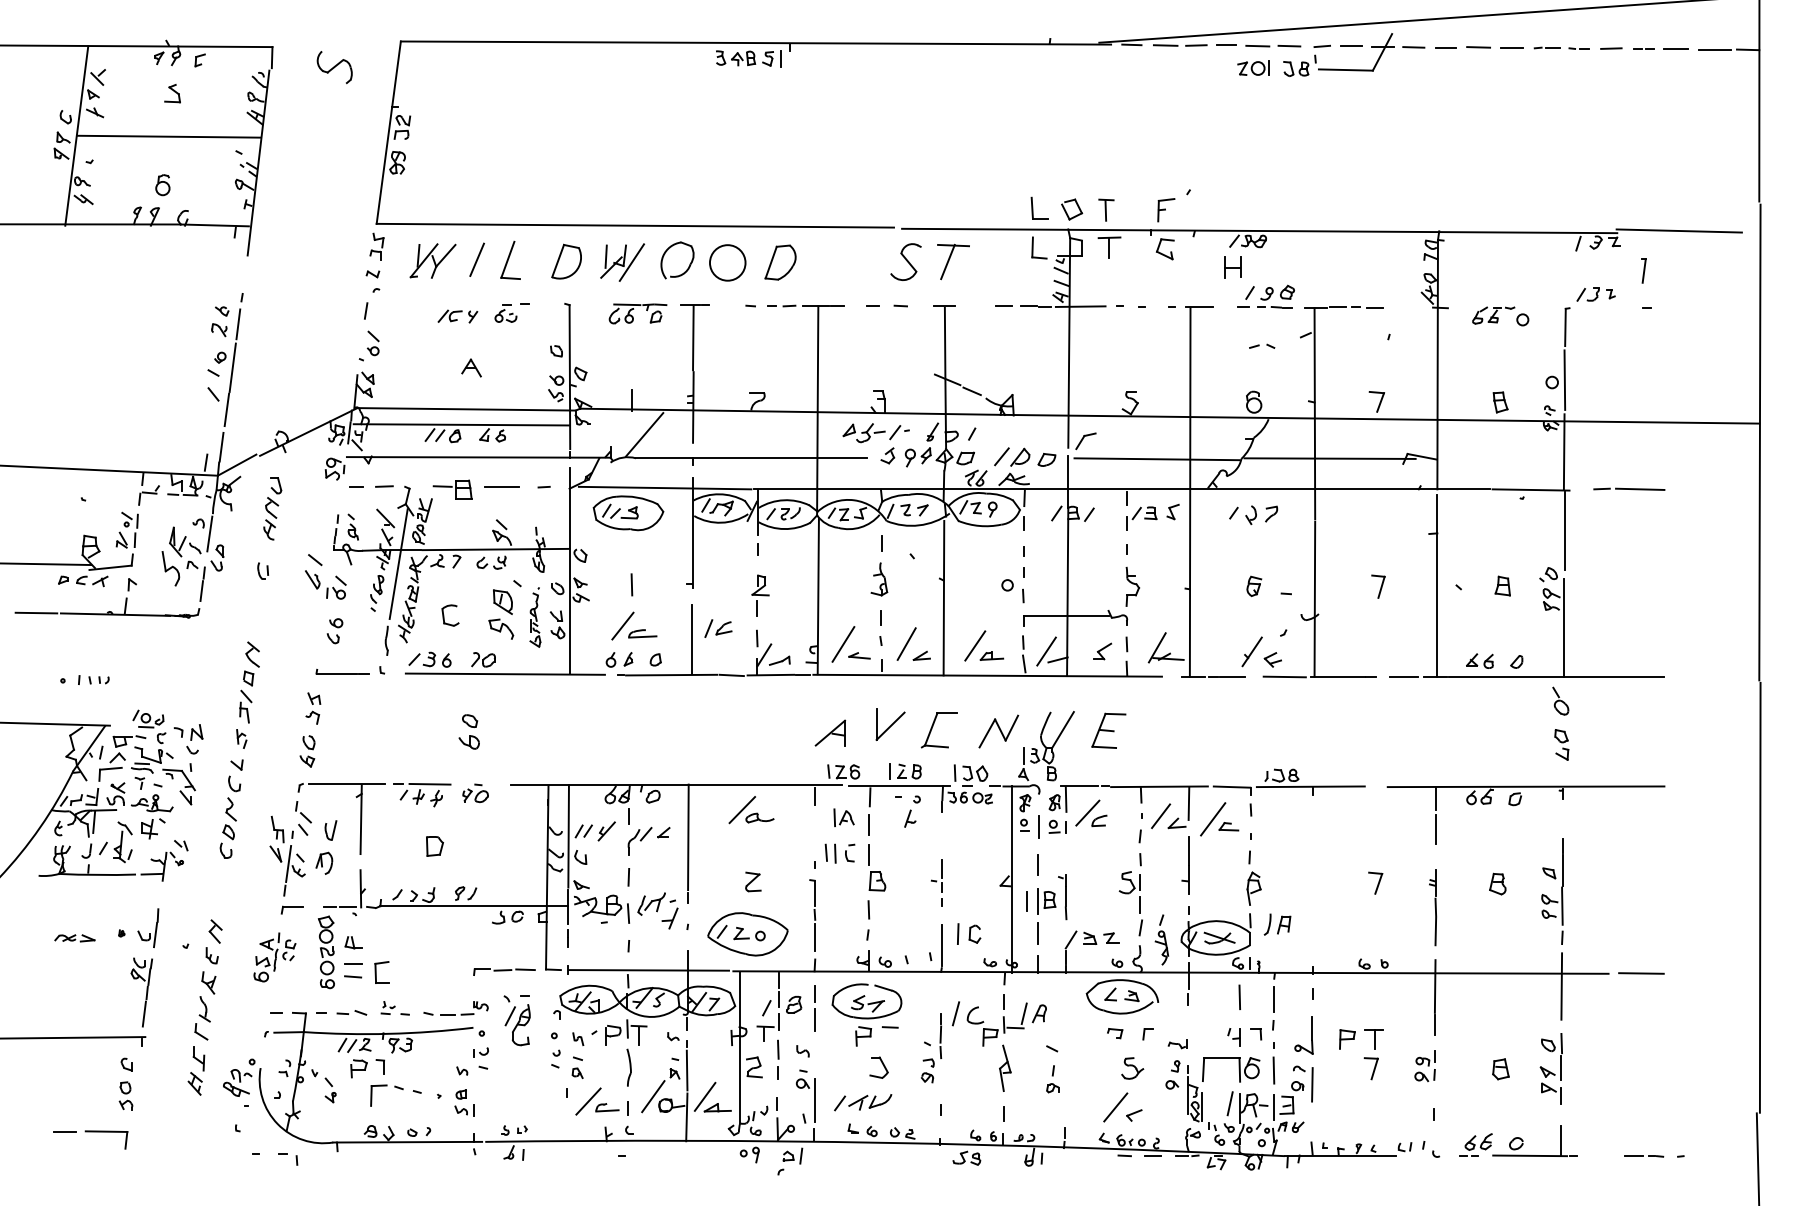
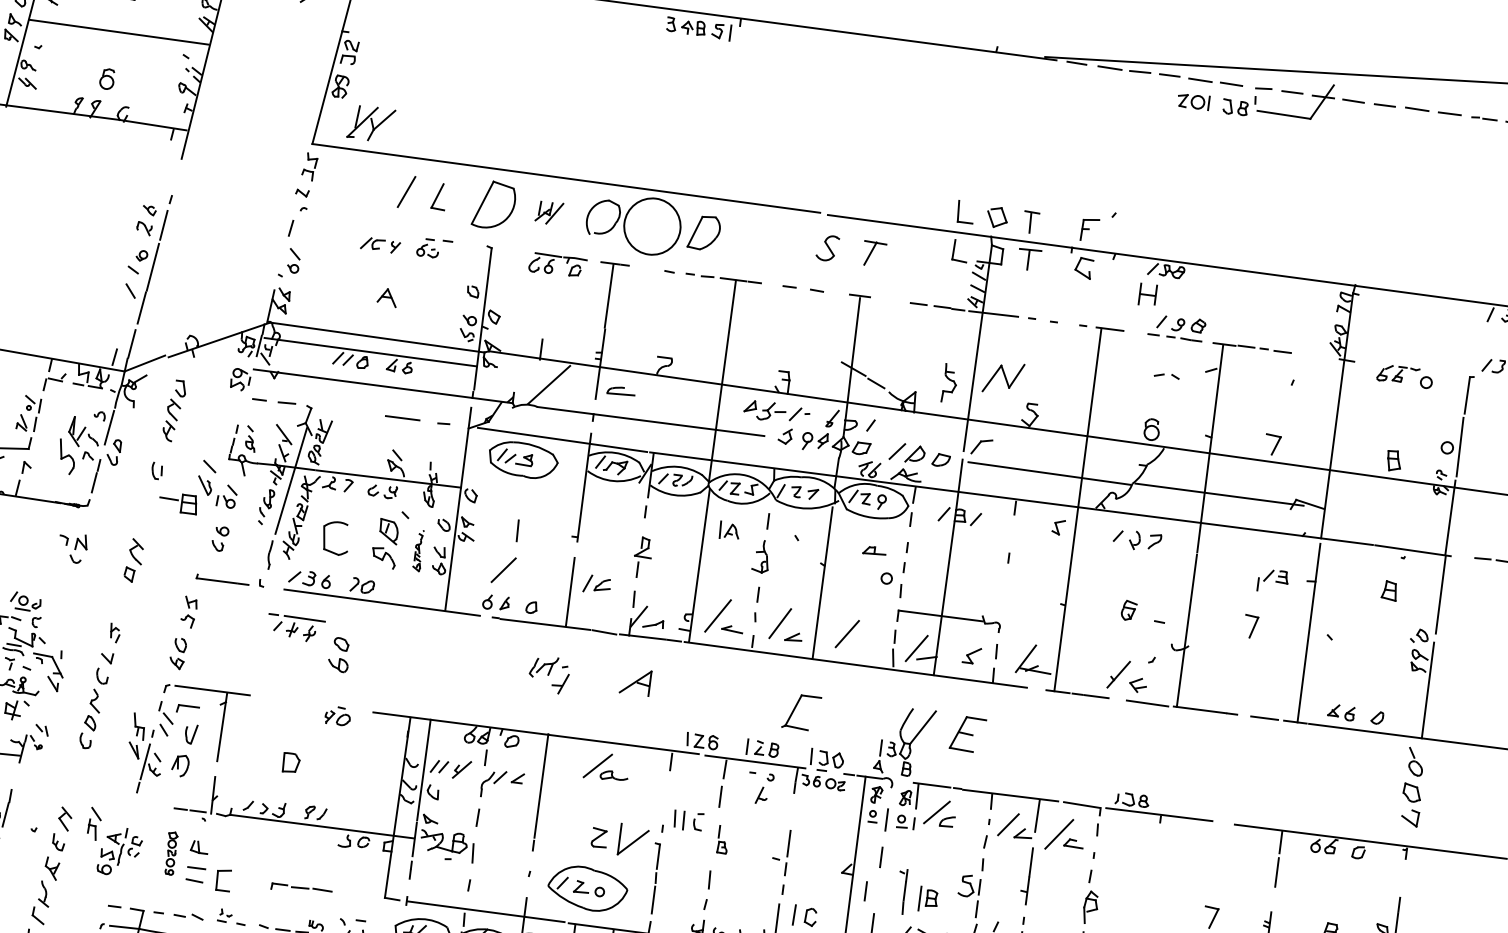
part: (510, 259) -> (439, 195), size x0.7
part: (432, 260) -> (370, 123), moved
part: (566, 261) -> (494, 204), size x1.4
part: (905, 261) -> (827, 247), size x0.7
part: (953, 261) -> (874, 253), size x0.7
part: (622, 262) -> (549, 212), size x0.6
circle: (727, 262) -> (652, 226), size x1.6
part: (452, 489) -> (178, 502), moved
part: (1141, 518) -> (1272, 581), moved
part: (1502, 585) -> (1389, 590), moved
part: (1132, 586) -> (949, 383), moved
part: (450, 615) -> (335, 538), size x1.6
part: (535, 617) -> (418, 550), size x0.7
part: (642, 633) -> (621, 390), moved
part: (991, 655) -> (874, 550), moved
part: (245, 706) -> (94, 823), moved
part: (890, 724) -> (633, 840), moved
part: (998, 731) -> (1003, 377), moved
part: (830, 732) -> (635, 681), moved
part: (188, 739) -> (72, 548), moved
part: (1561, 744) -> (1410, 804), size x1.4
part: (422, 795) -> (296, 628), moved
part: (843, 817) -> (729, 530), moved
part: (877, 867) -> (723, 839), size x0.6
part: (936, 882) -> (779, 861), size x1.4
part: (1046, 901) -> (928, 899), moved
part: (291, 909) -> (186, 708), moved
part: (657, 910) -> (548, 674), moved
part: (325, 952) -> (170, 853), size x0.6
part: (504, 971) -> (301, 889), moved

